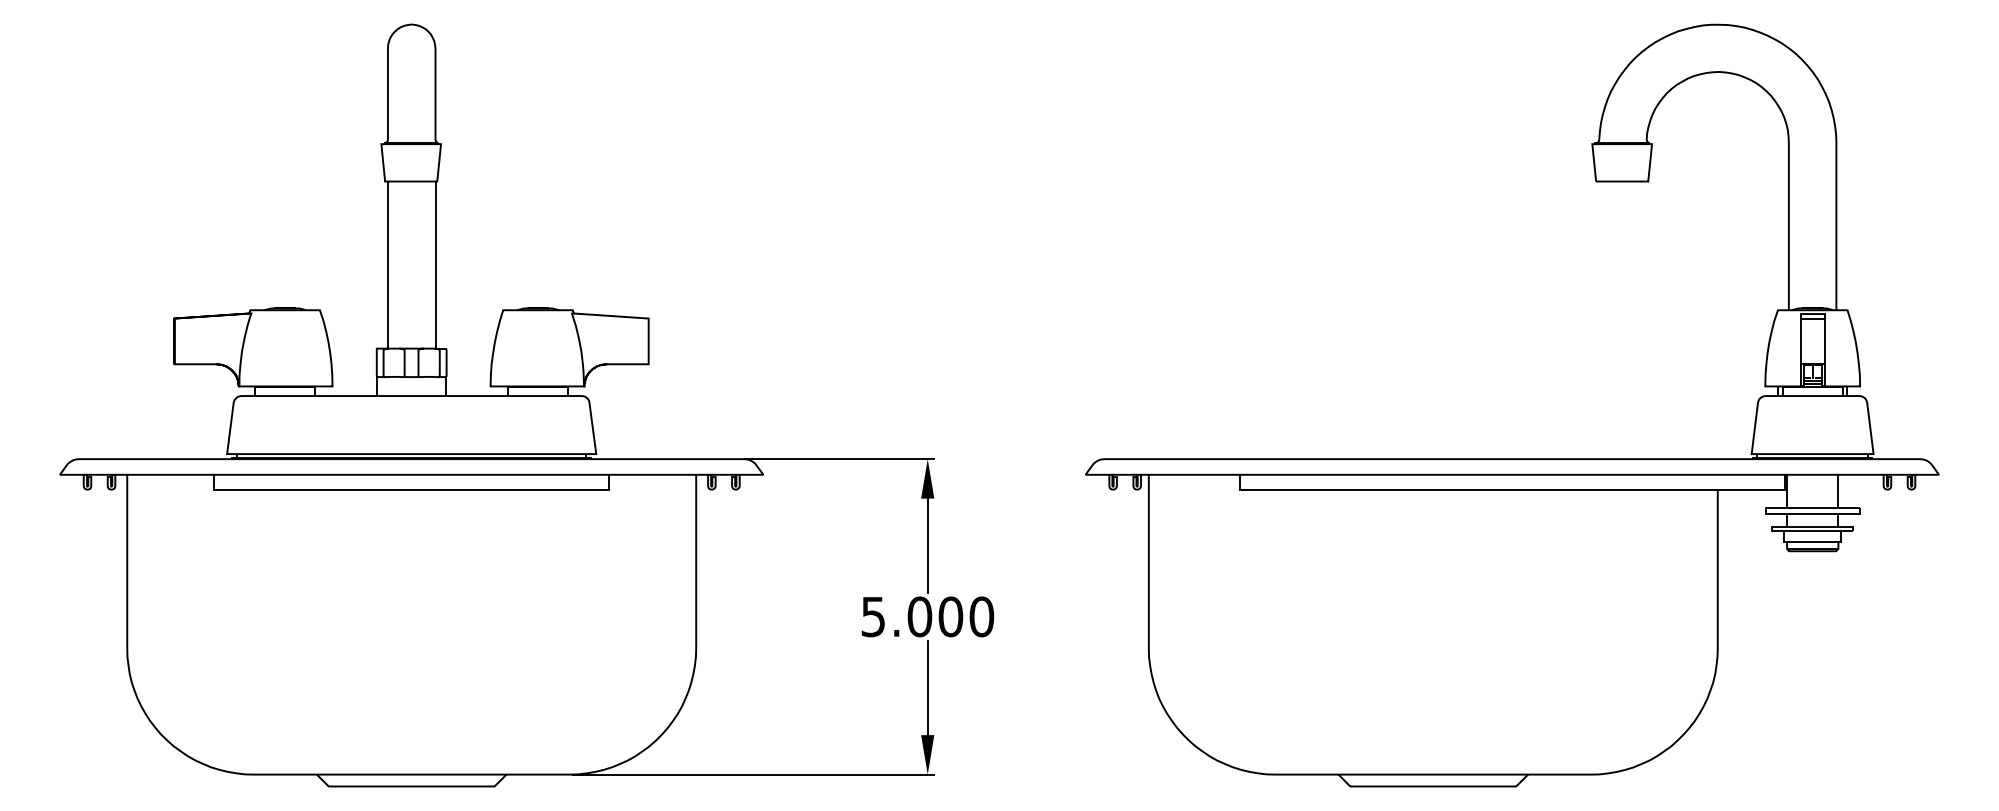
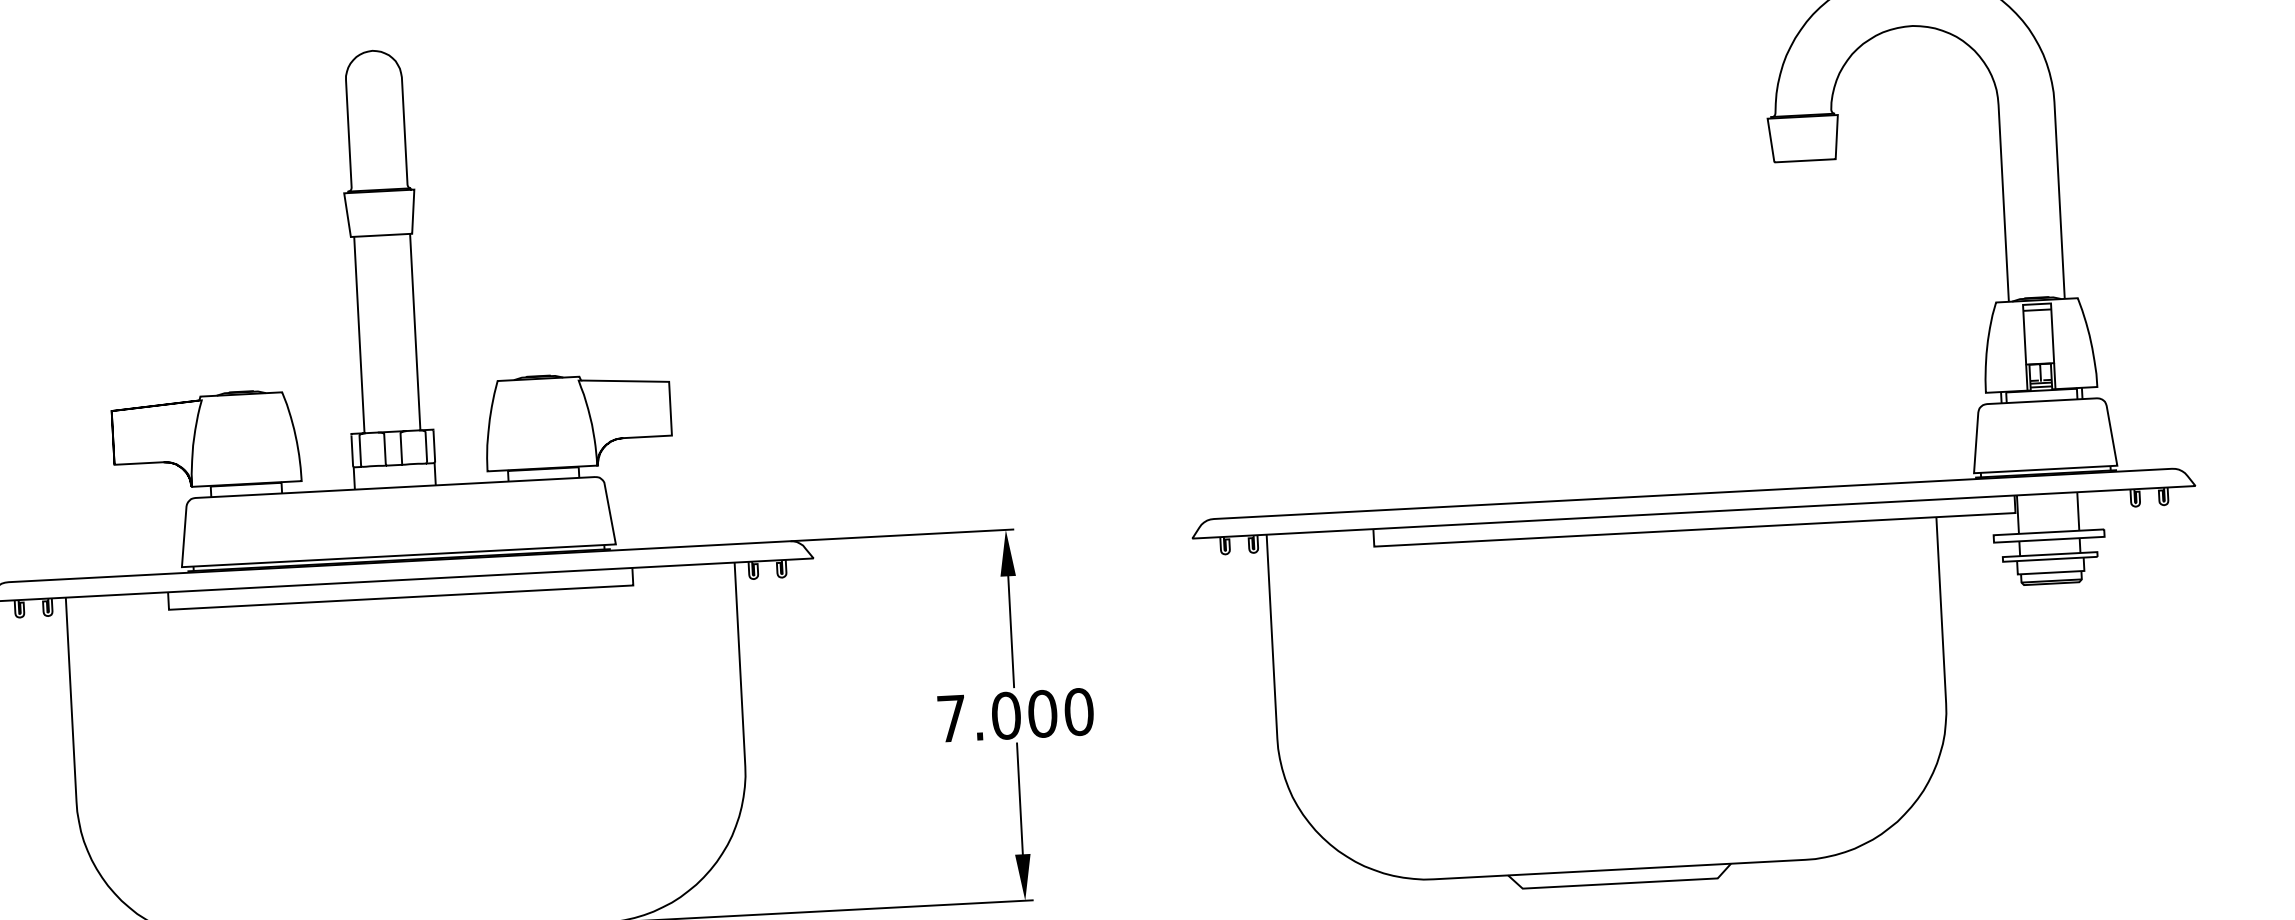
text: (872, 617) -> (950, 719), 5.000 -> 7.000

